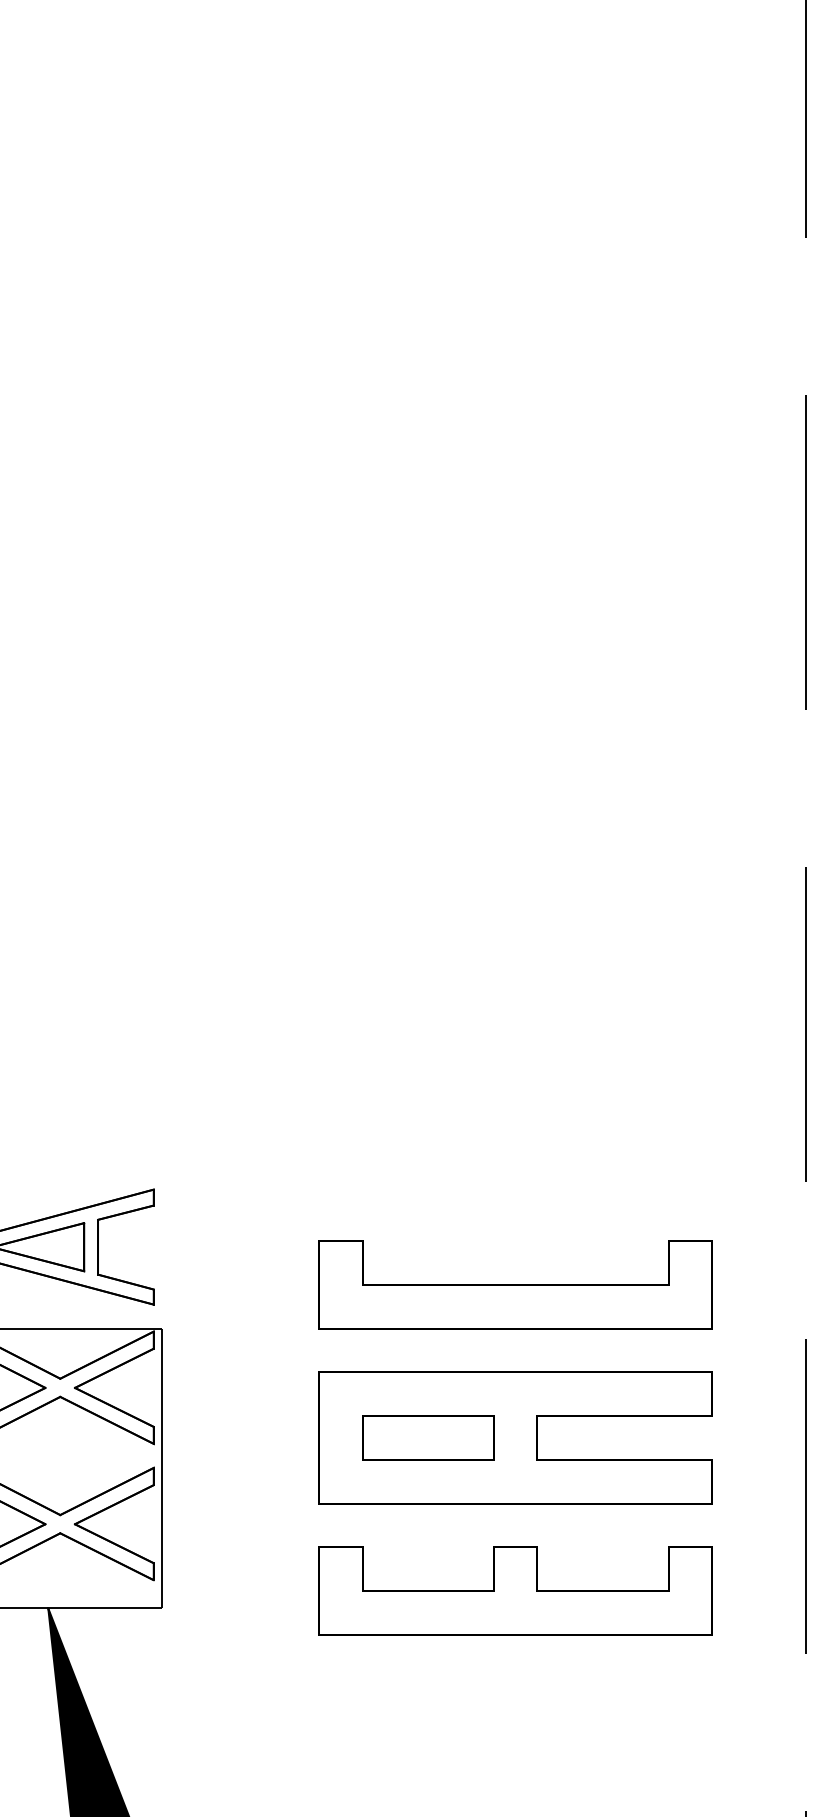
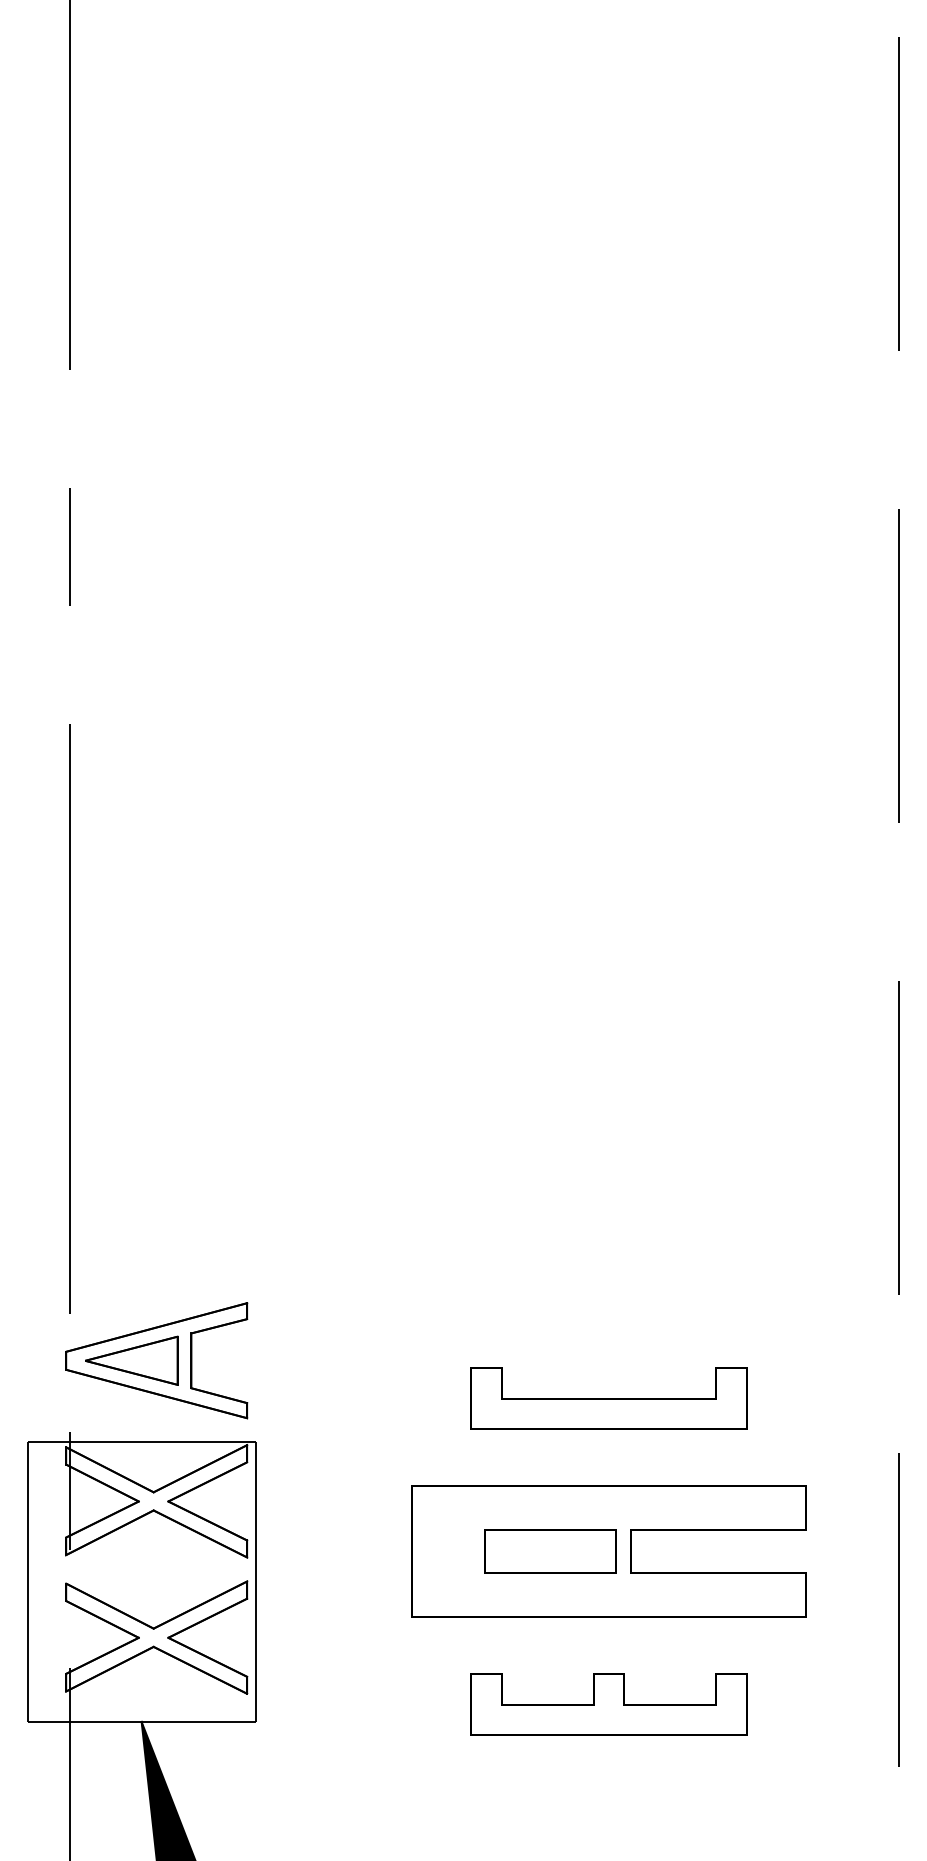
part: (515, 1284) -> (608, 1398), size x0.7
part: (428, 1437) -> (550, 1551), moved
part: (515, 1590) -> (608, 1704), size x0.7

